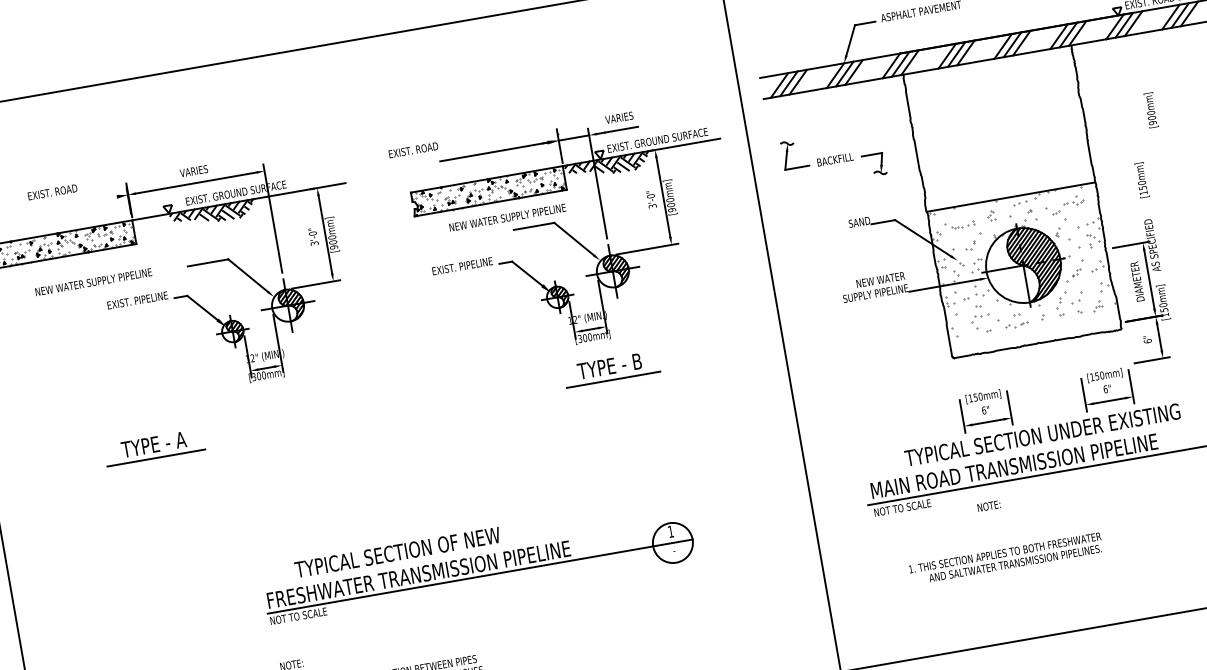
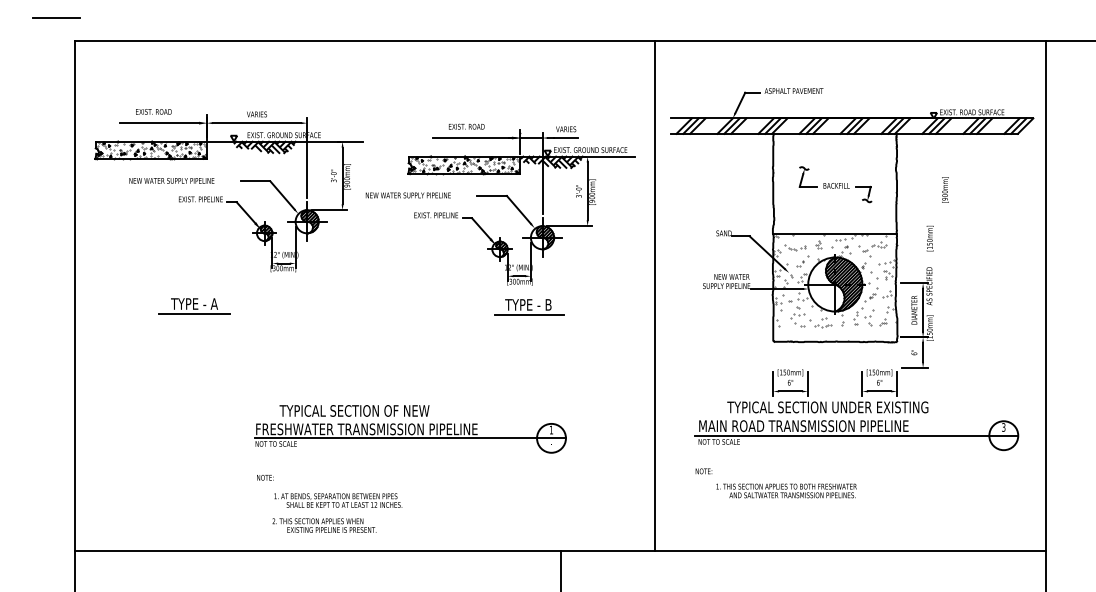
text: (413, 149) -> (466, 126), moved
part: (833, 158) -> (835, 184), moved
line: (63, 206) -> (159, 123), added
text: (506, 217) -> (407, 195), moved
text: (988, 506) -> (703, 471), moved

